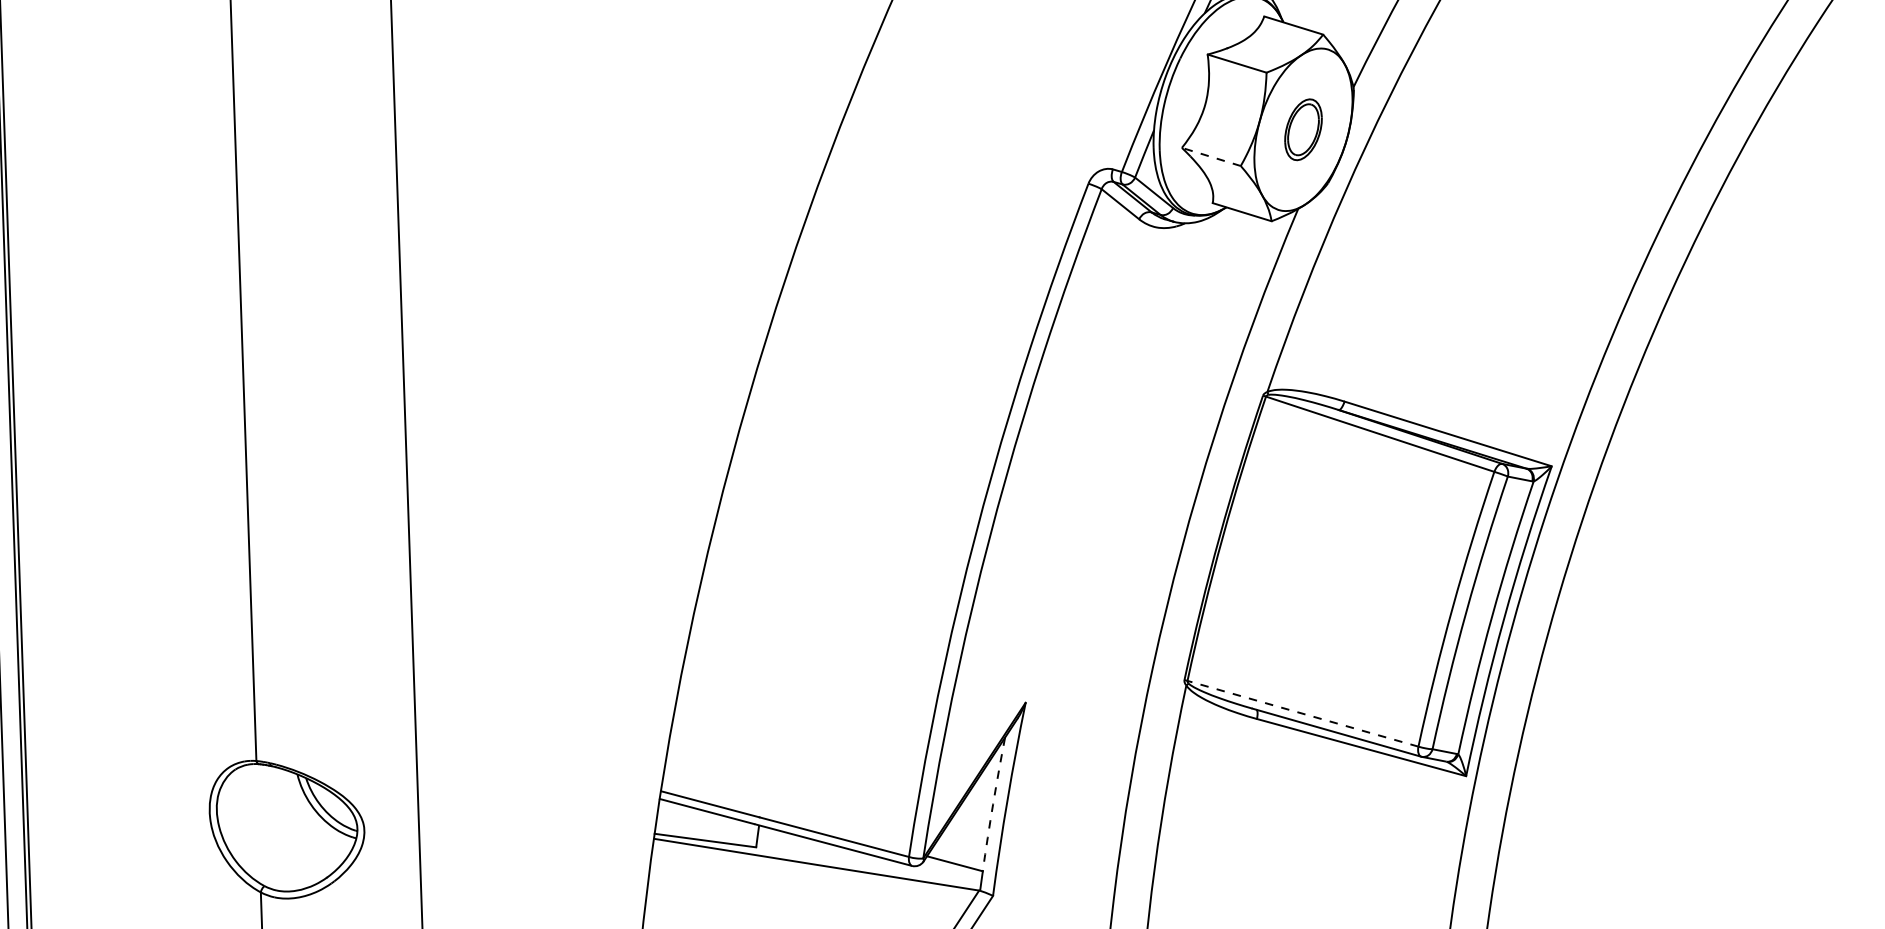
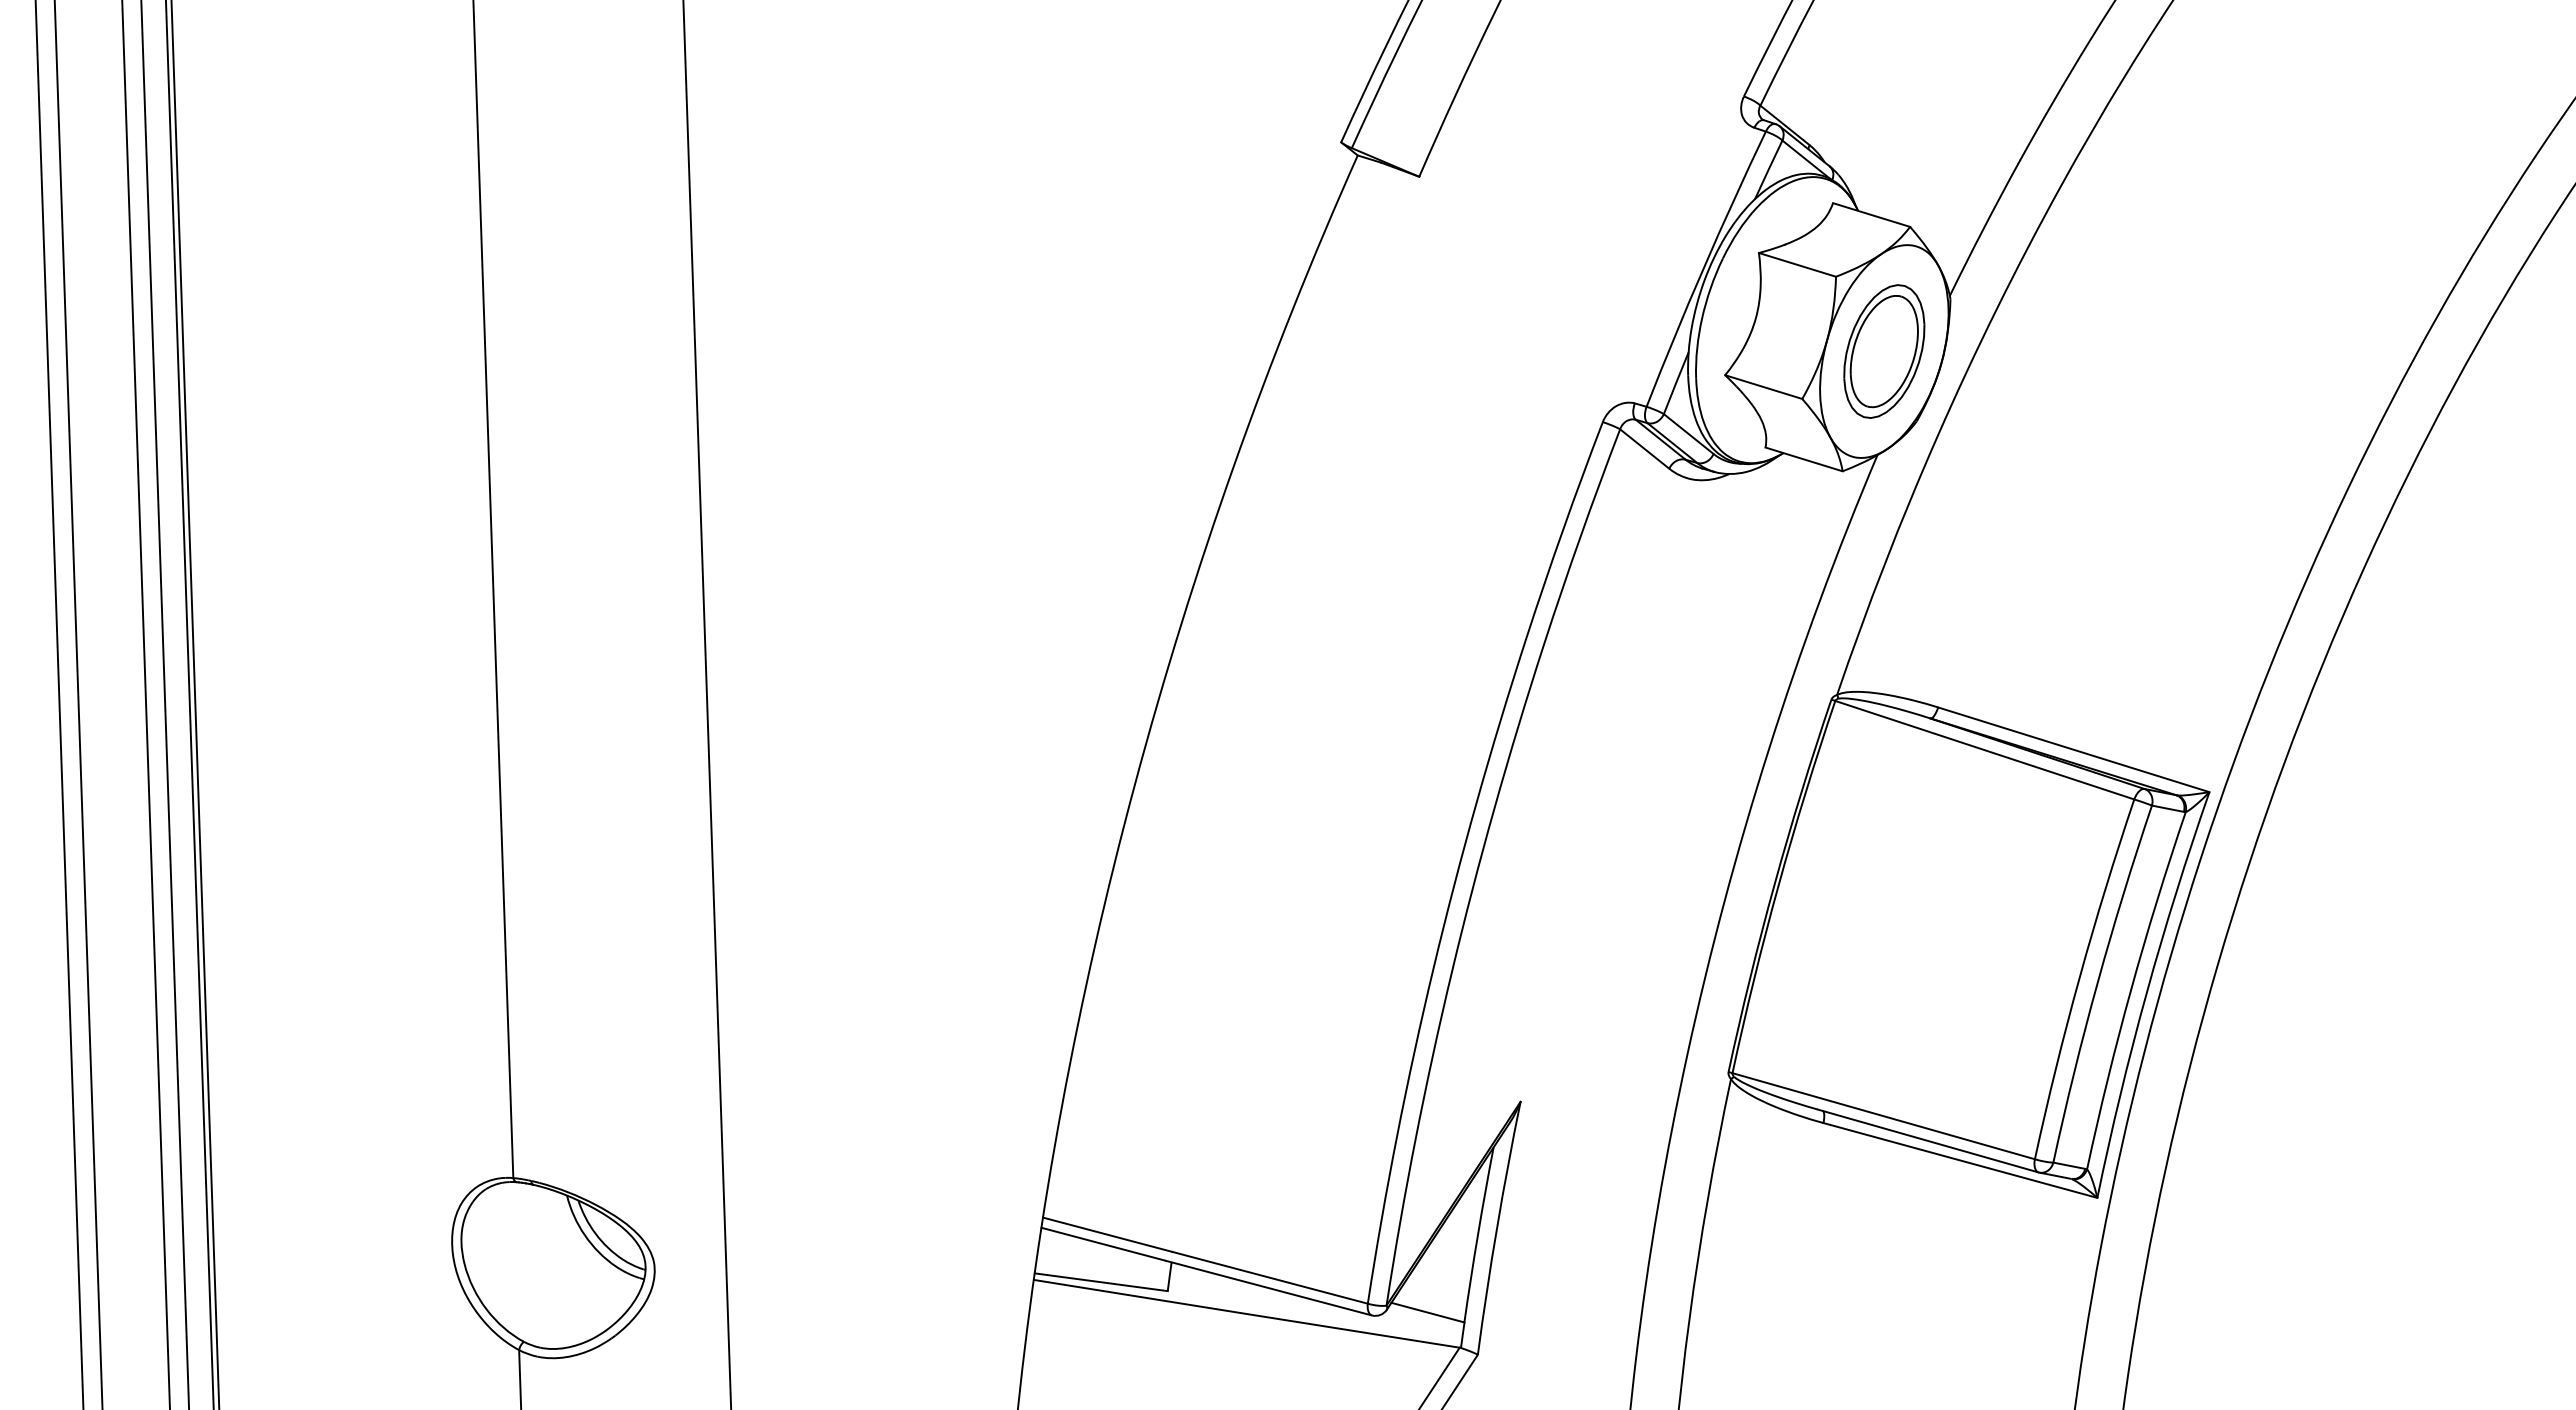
part: (1303, 129) -> (1884, 351), size x1.67
line: (1211, 156) -> (1763, 386), dashed -> solid
line: (1302, 714) -> (1883, 1116), dashed -> solid
arc: (992, 804) -> (1477, 1234), dashed -> solid

